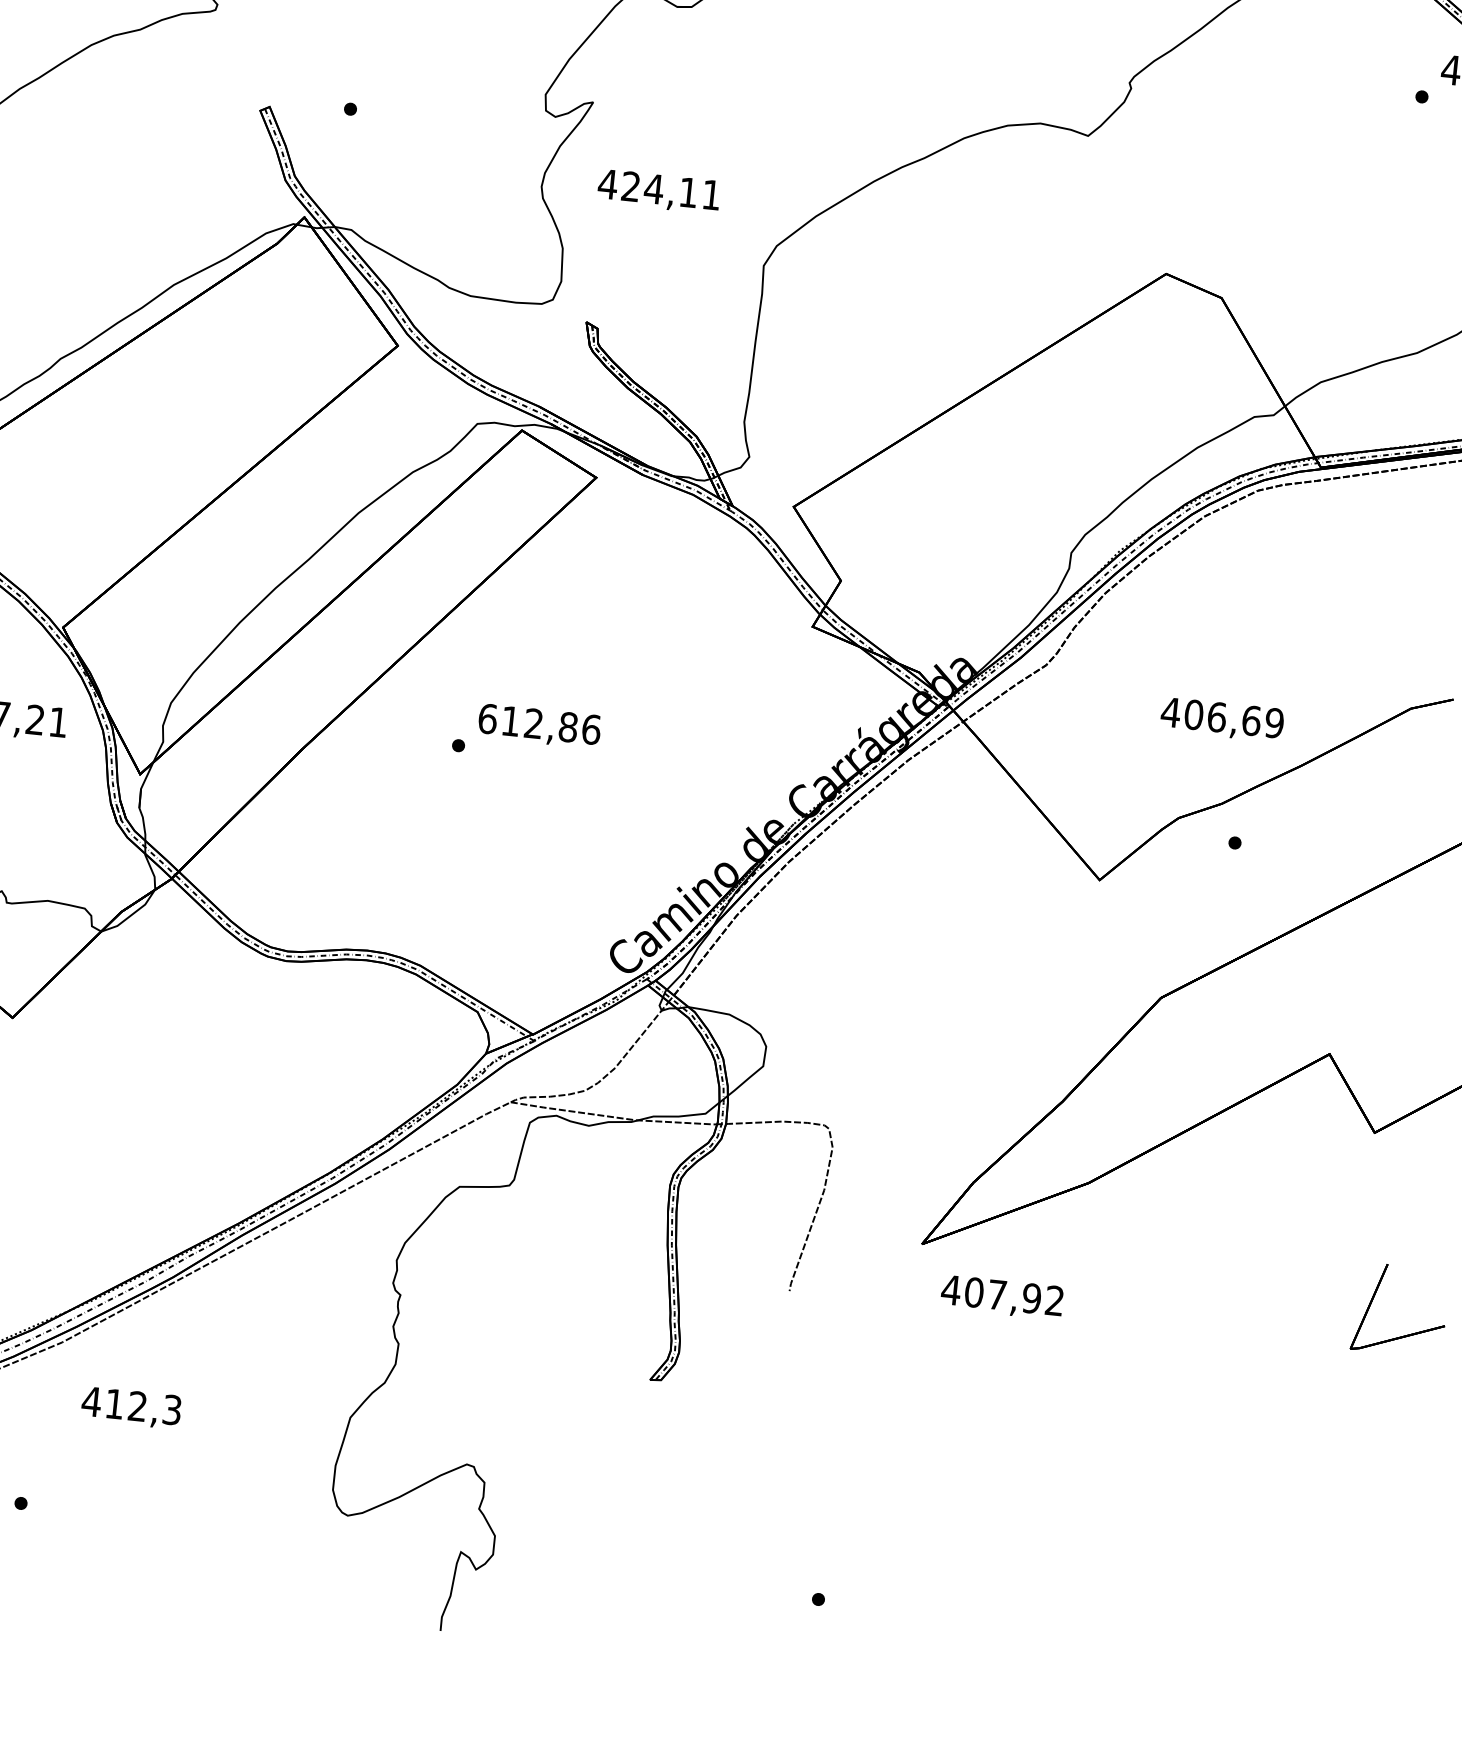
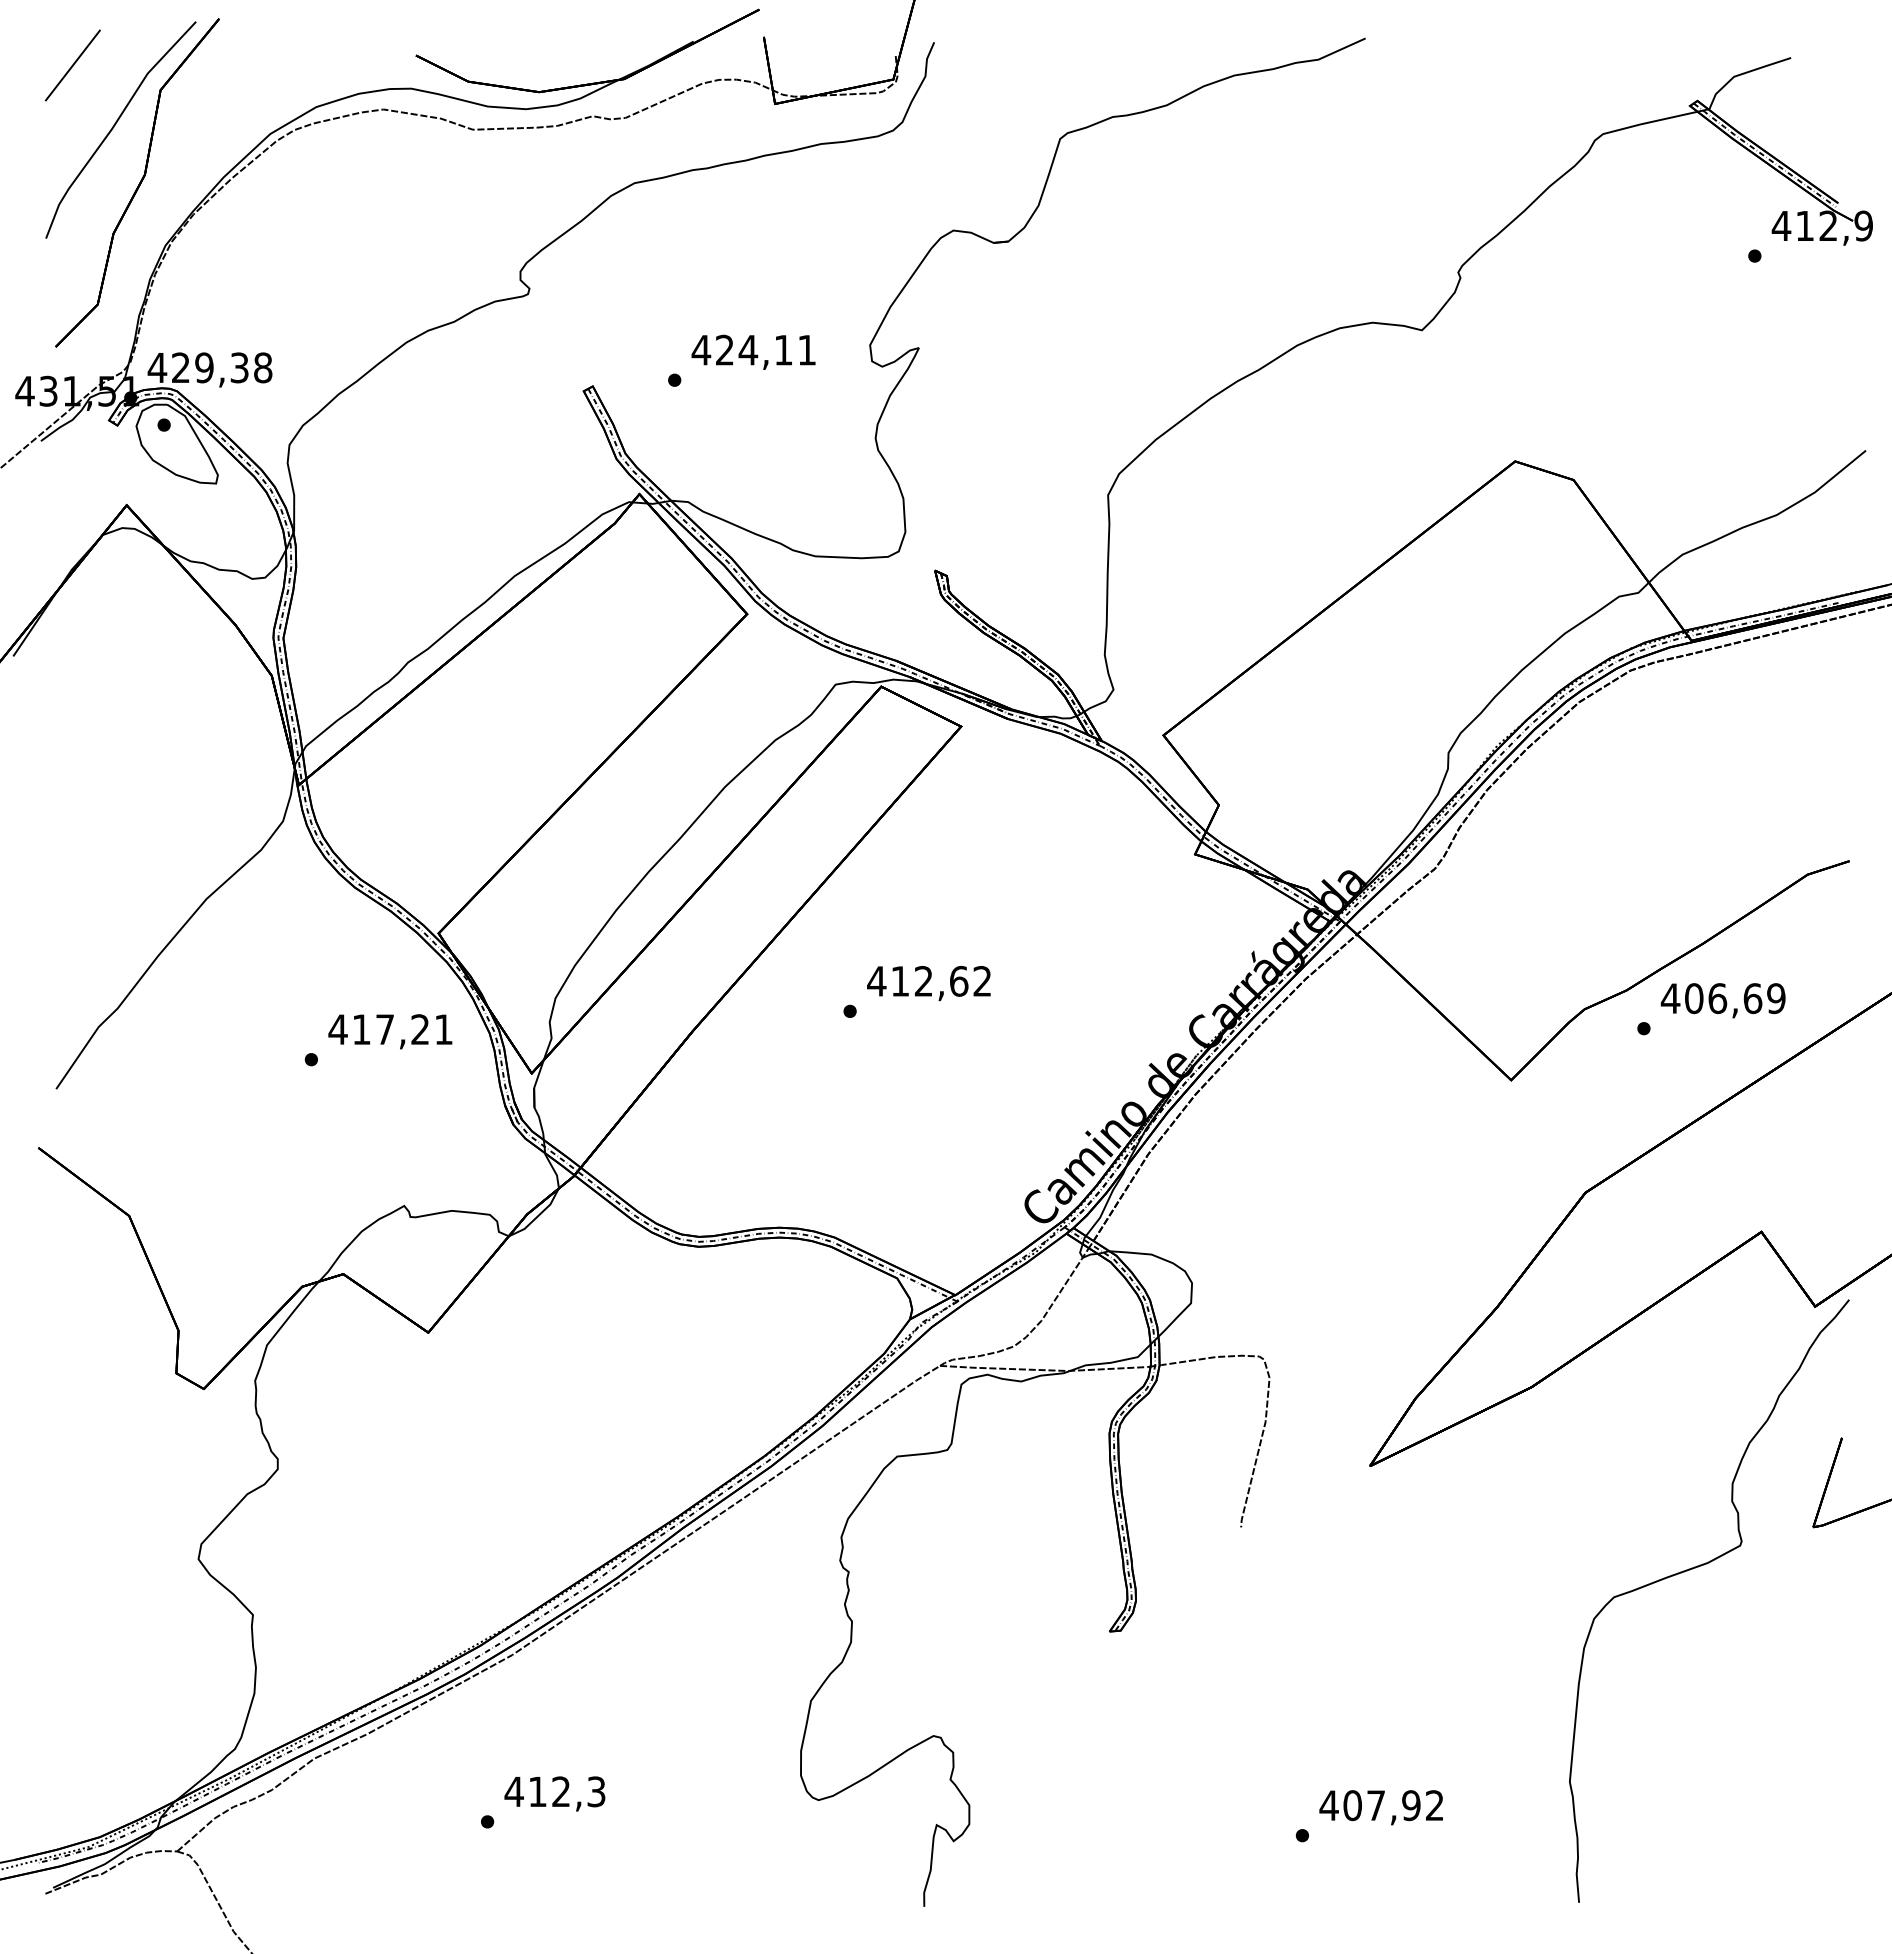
text: (658, 190) -> (753, 351), moved
text: (1221, 719) -> (1722, 1000), moved
text: (539, 723) -> (929, 980), 612,86 -> 412,62
text: (1001, 1297) -> (1380, 1807), moved
curve: (1233, 1376) -> (1698, 1567), added
text: (130, 1407) -> (554, 1793), moved

